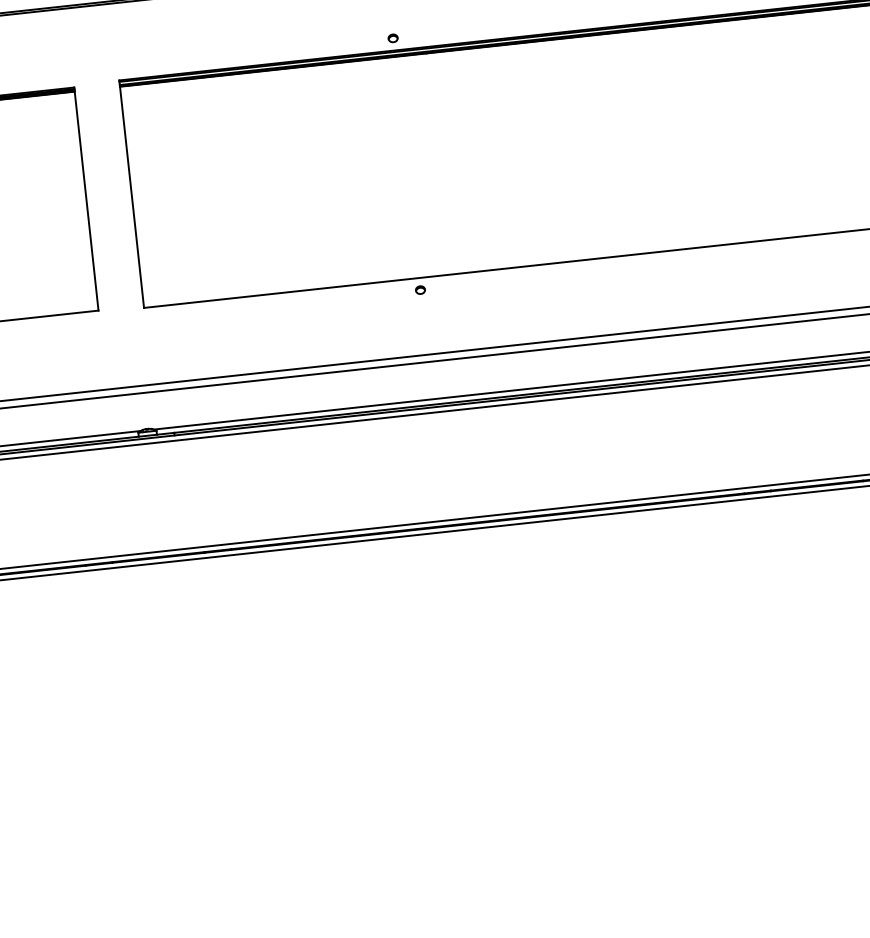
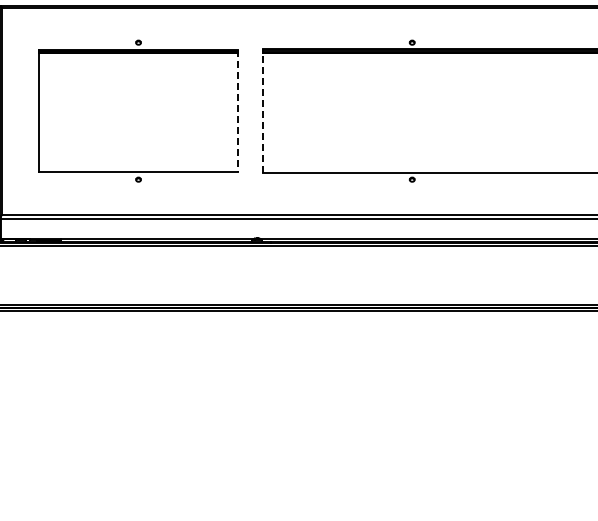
line: (131, 194) -> (262, 111), solid -> dashed
line: (85, 199) -> (237, 111), solid -> dashed

